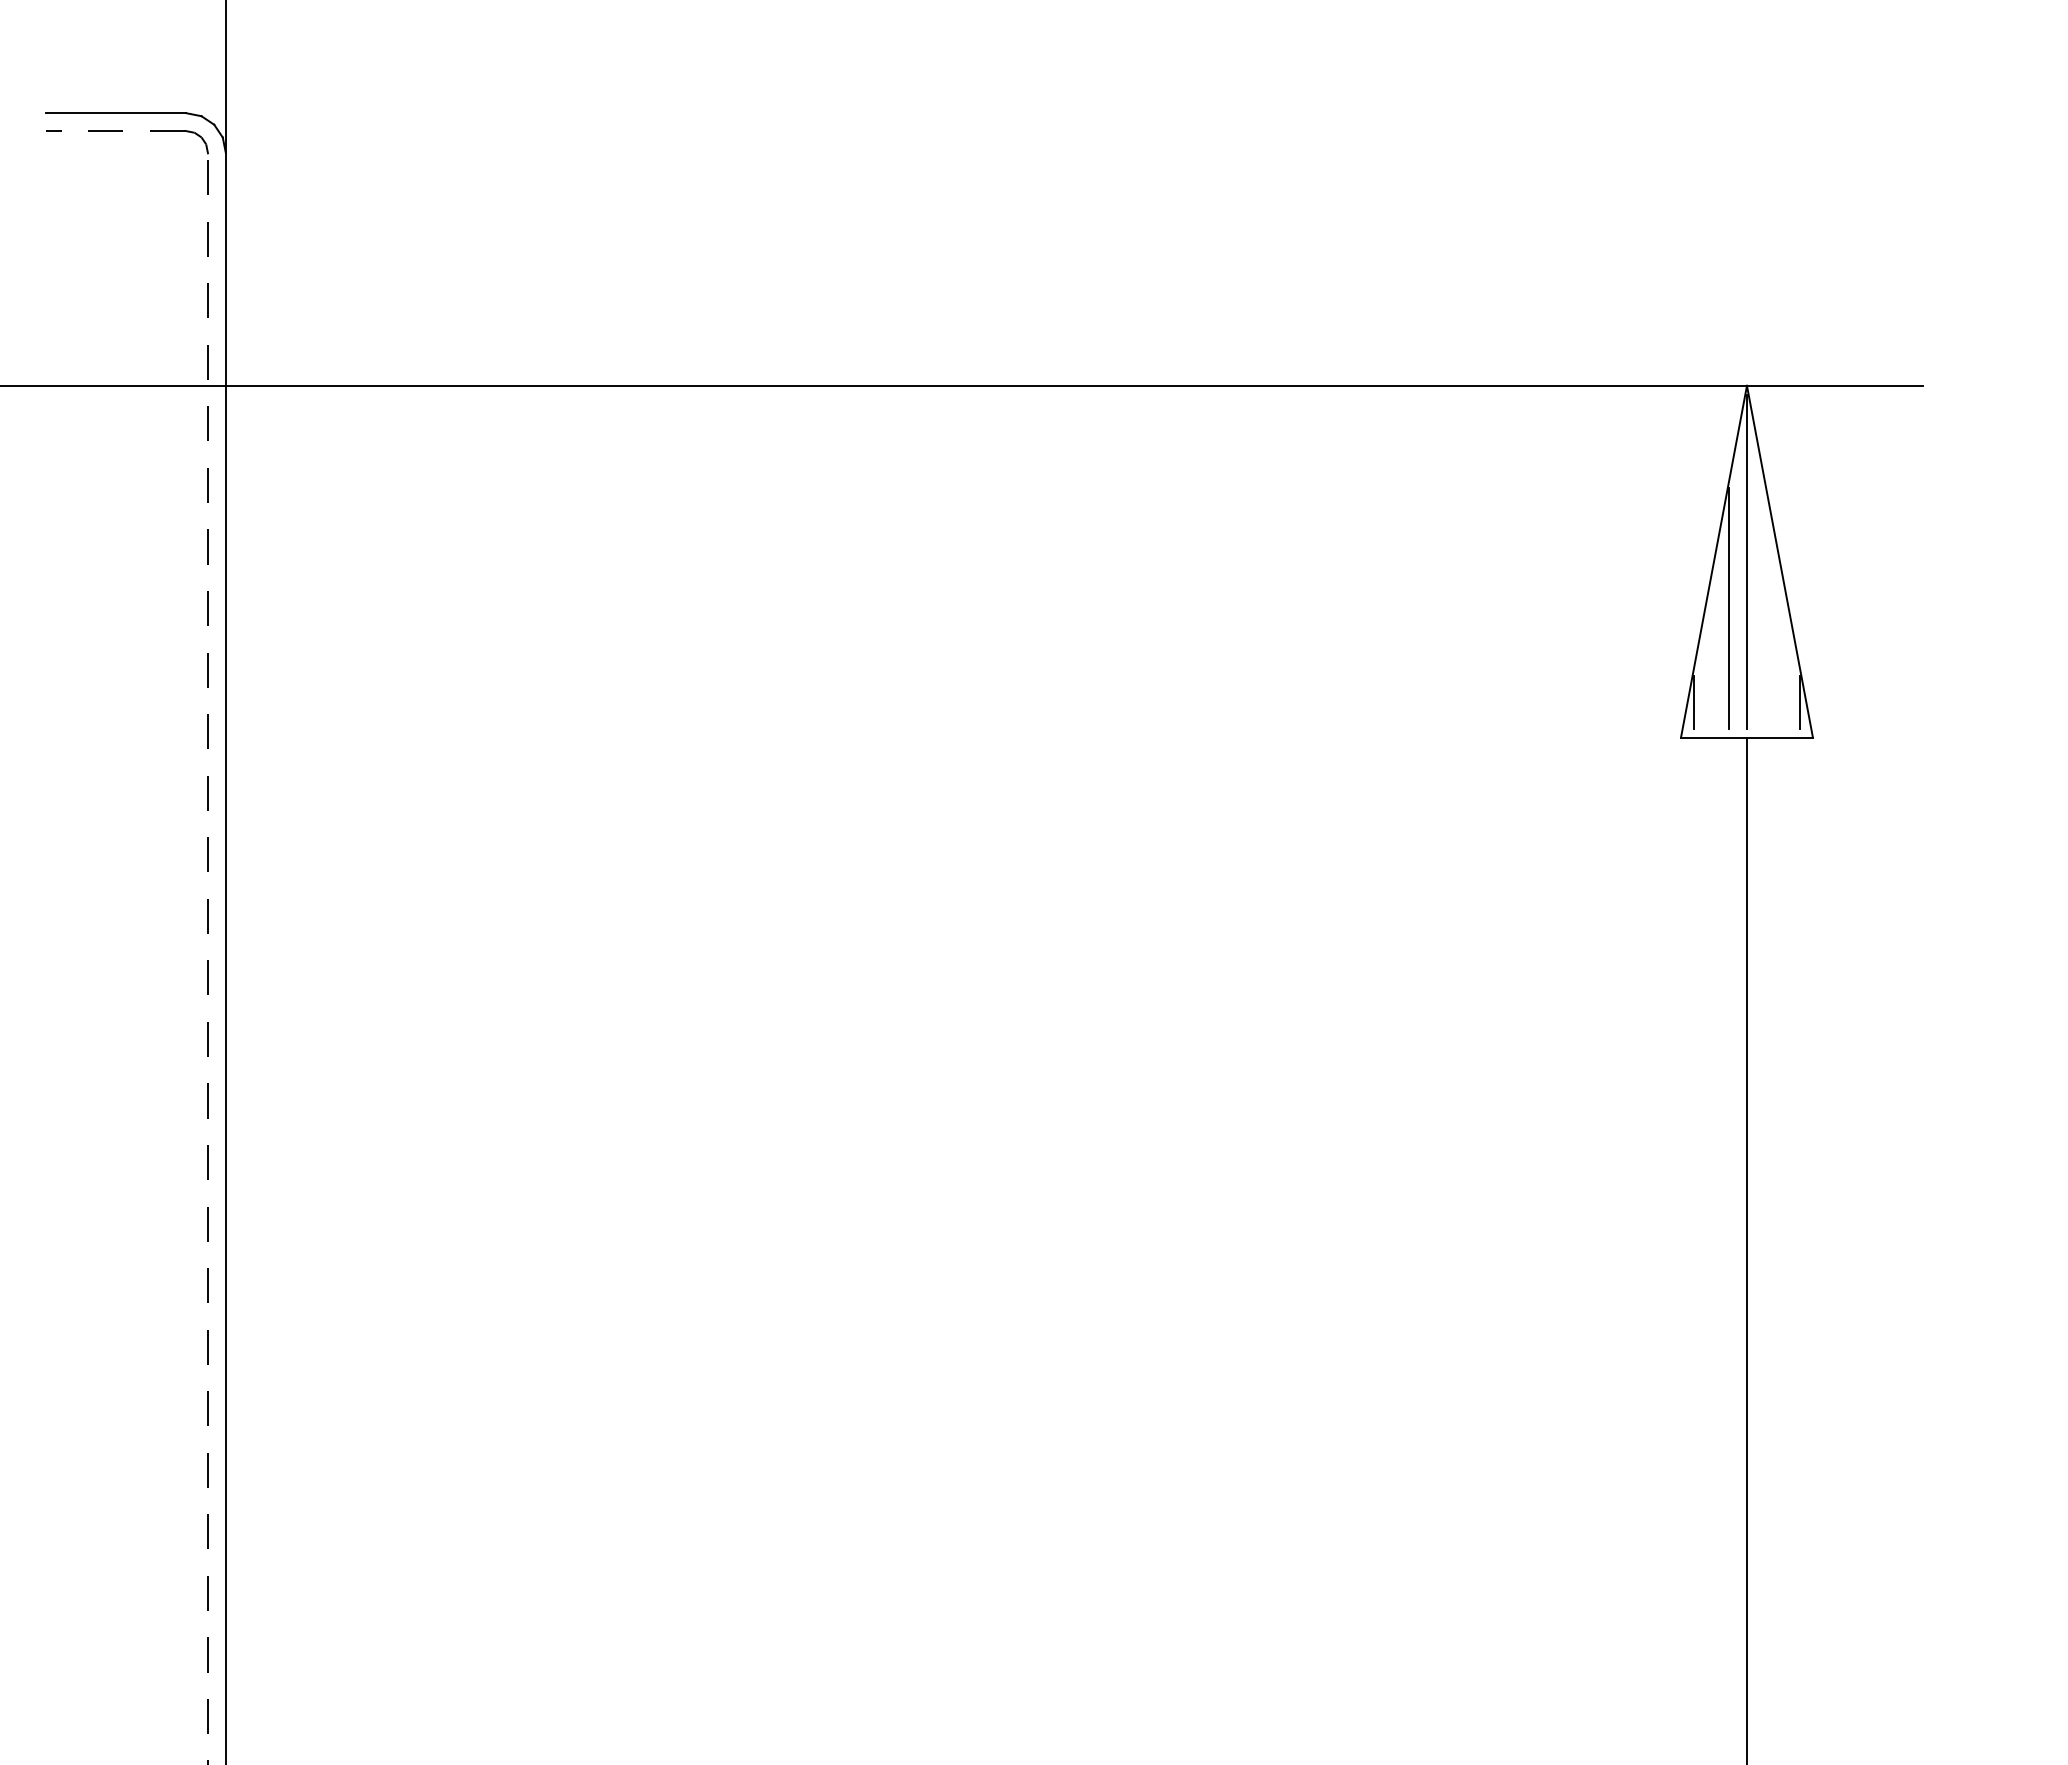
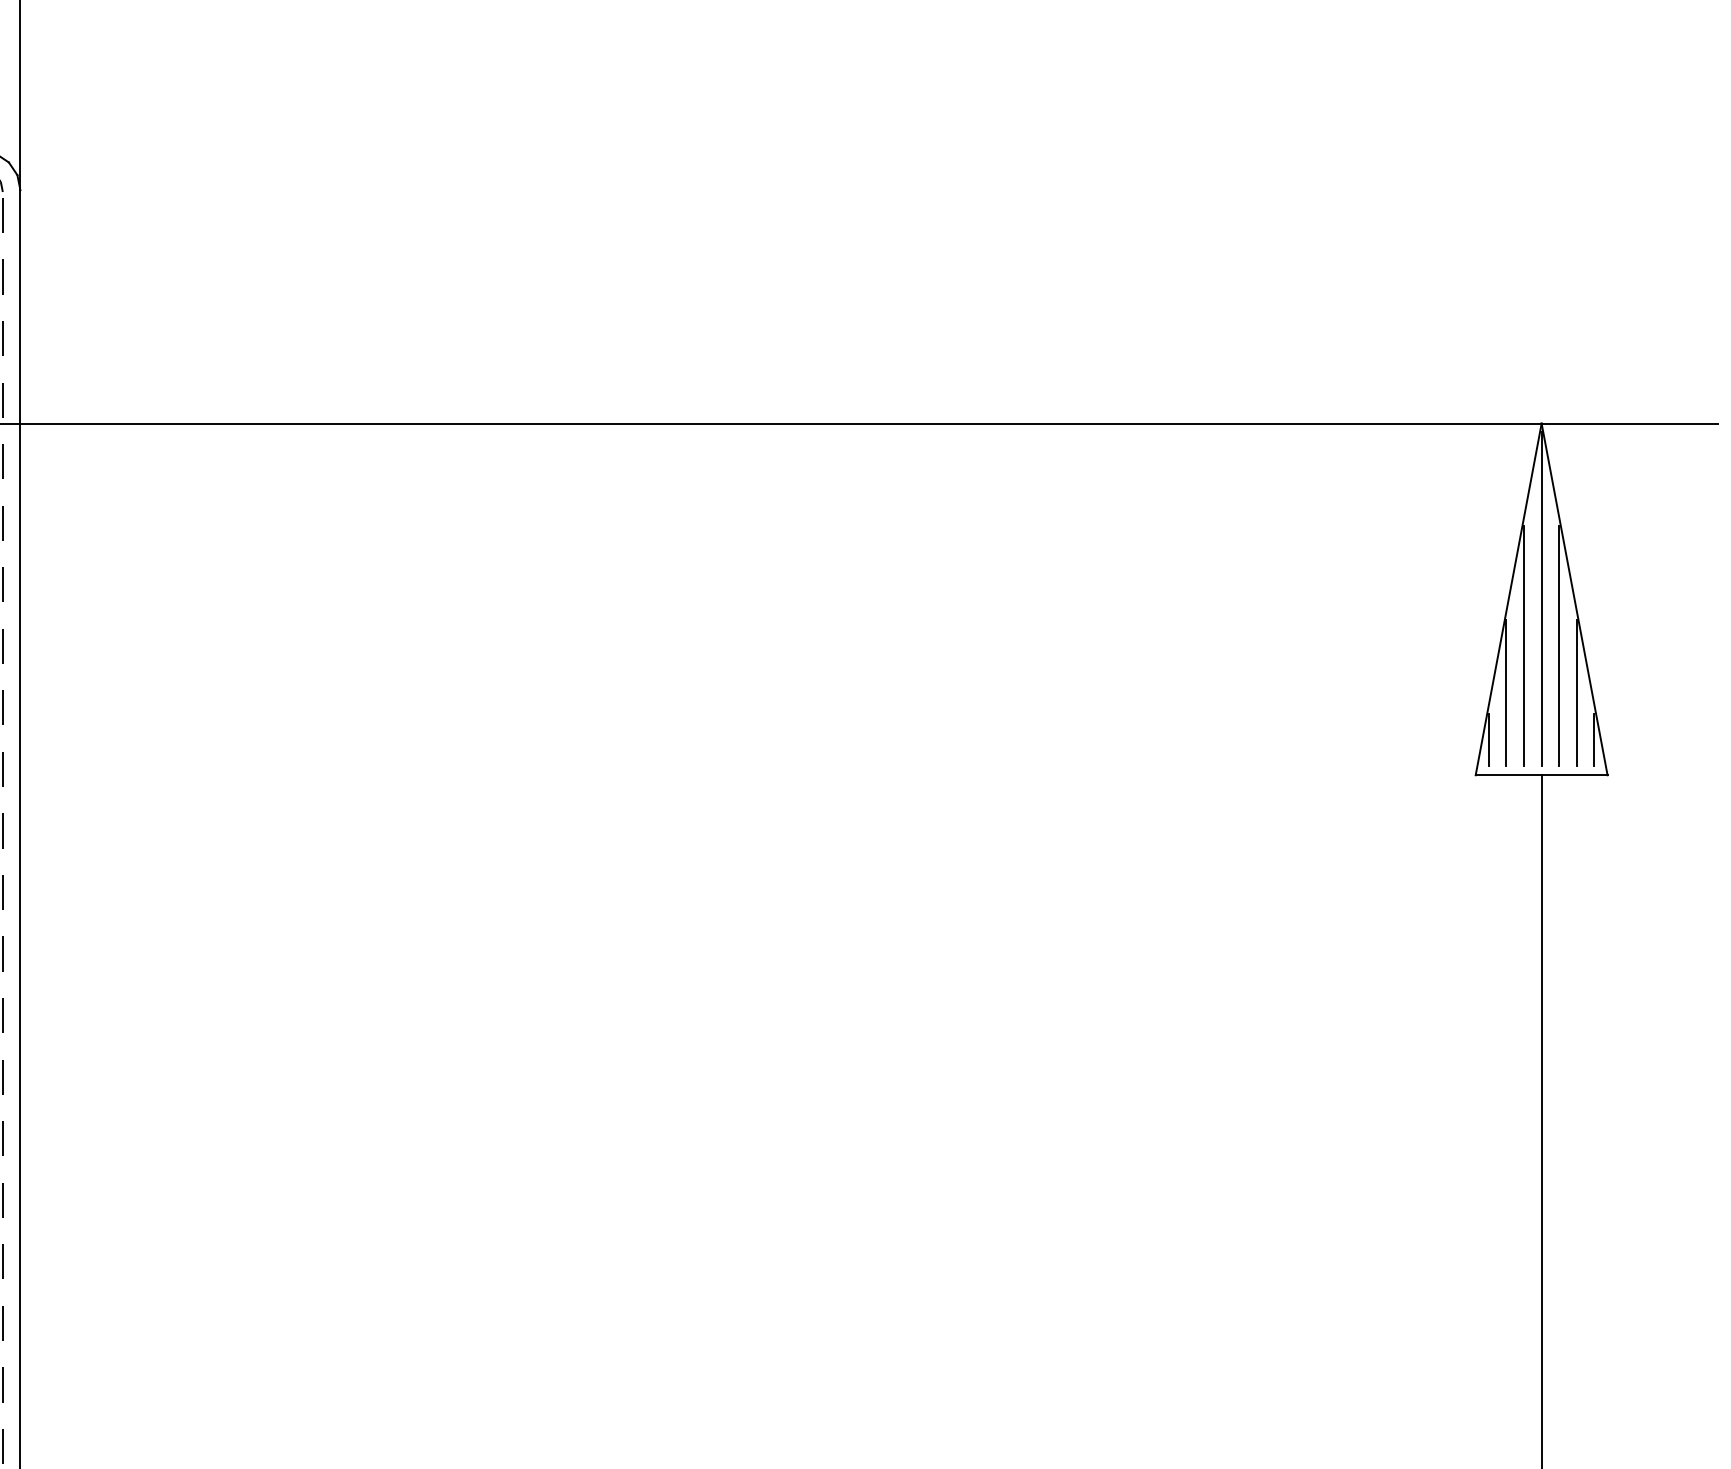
line: (1764, 608) -> (1559, 646), added
line: (1711, 655) -> (1506, 693), added
line: (1782, 655) -> (1577, 693), added

